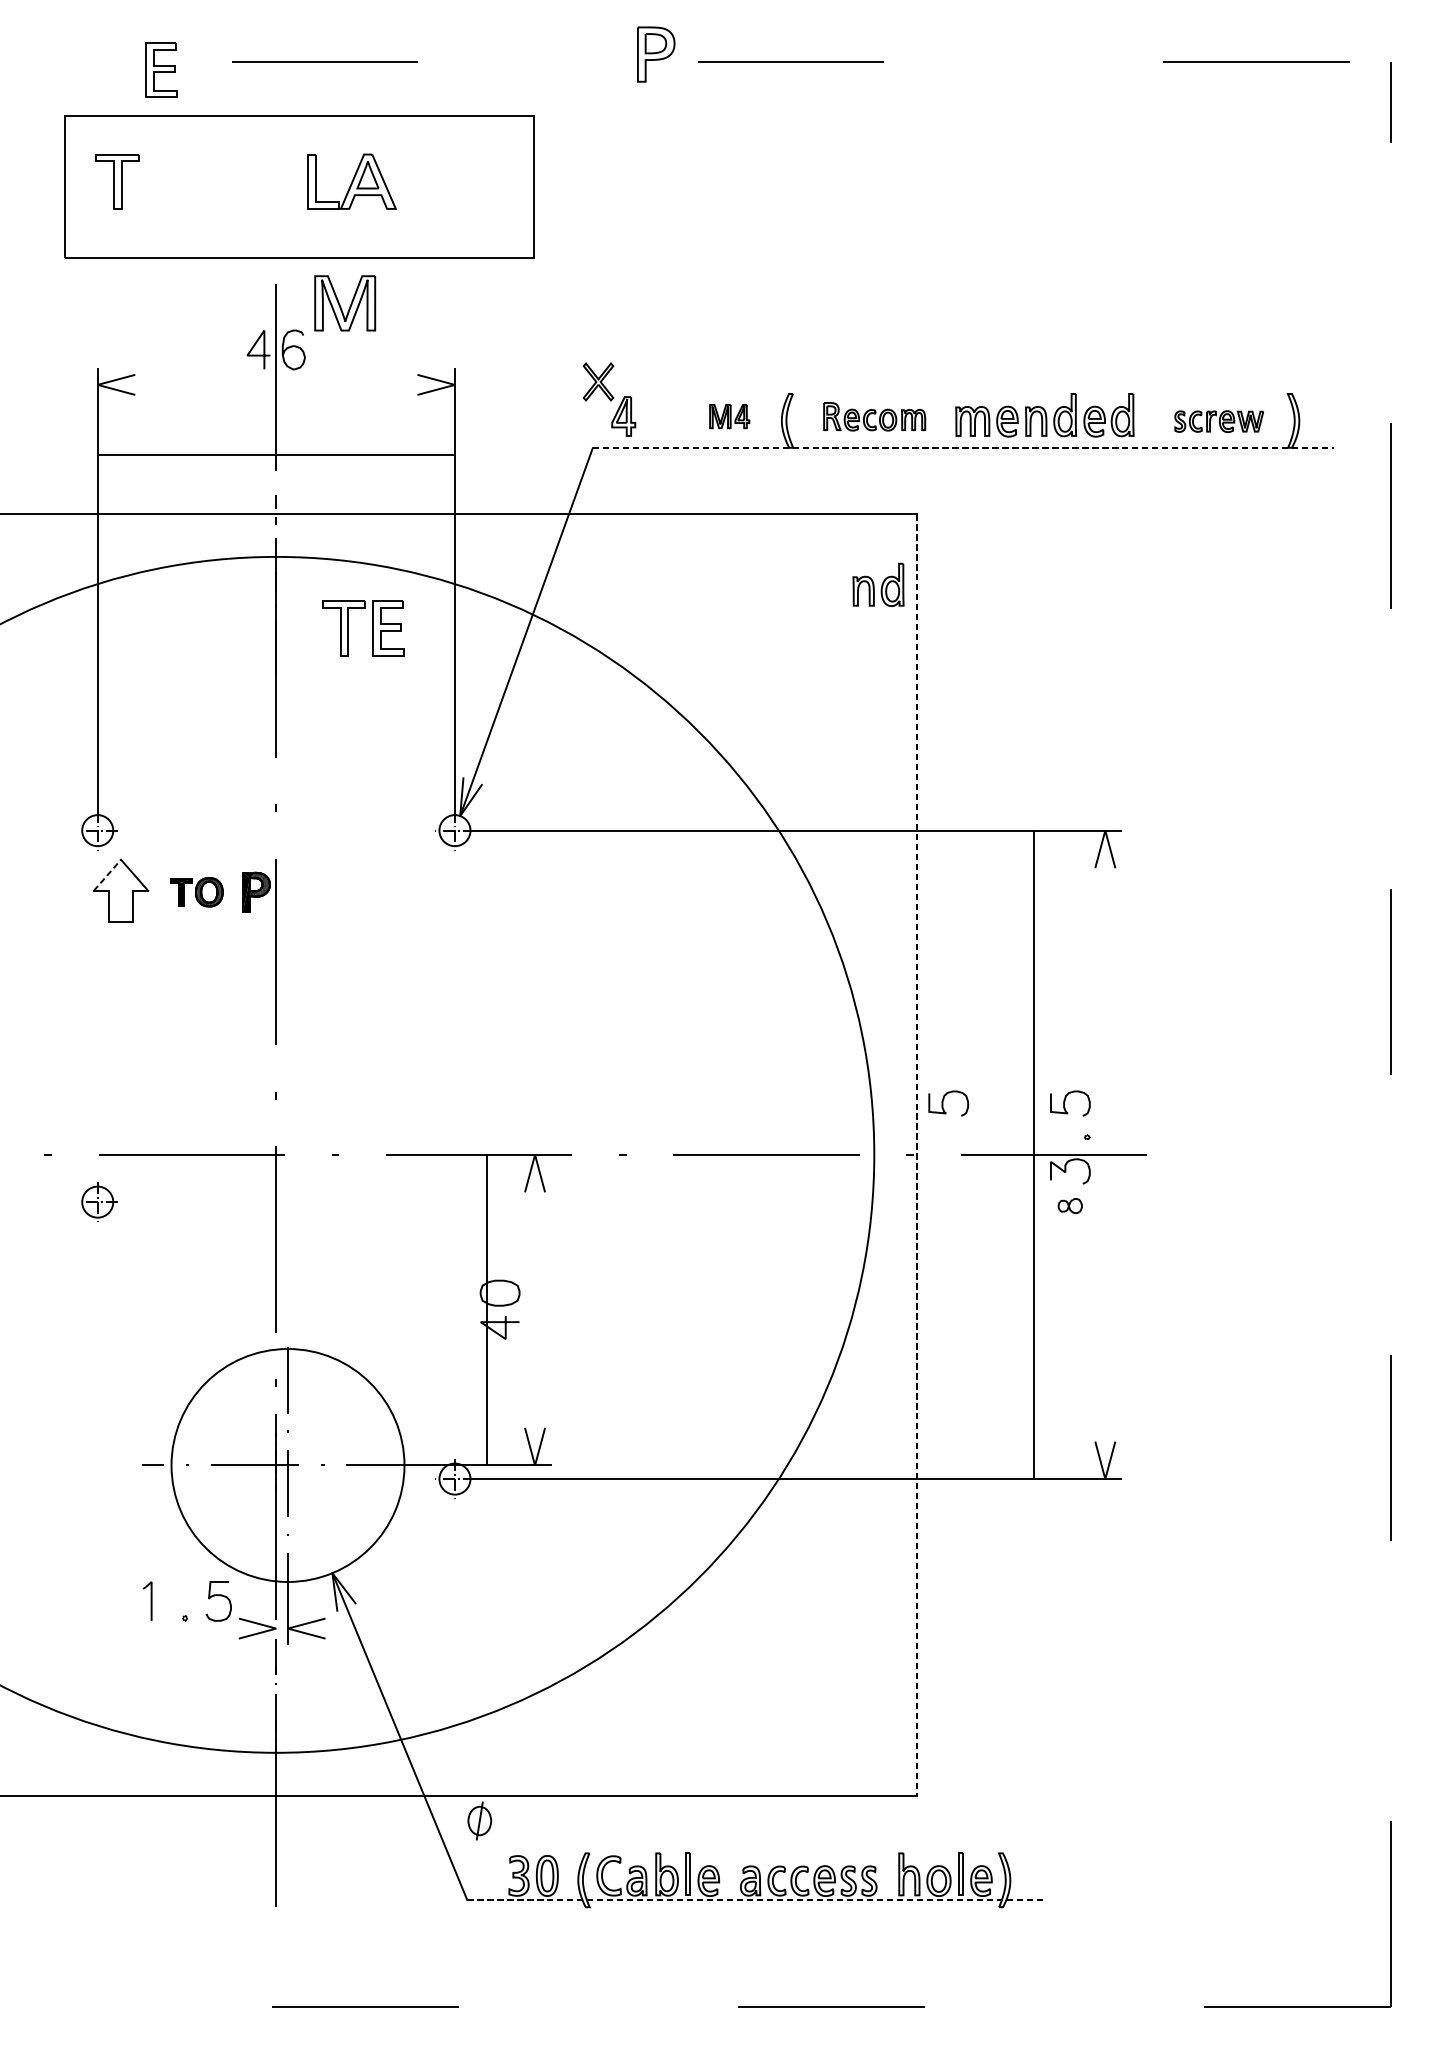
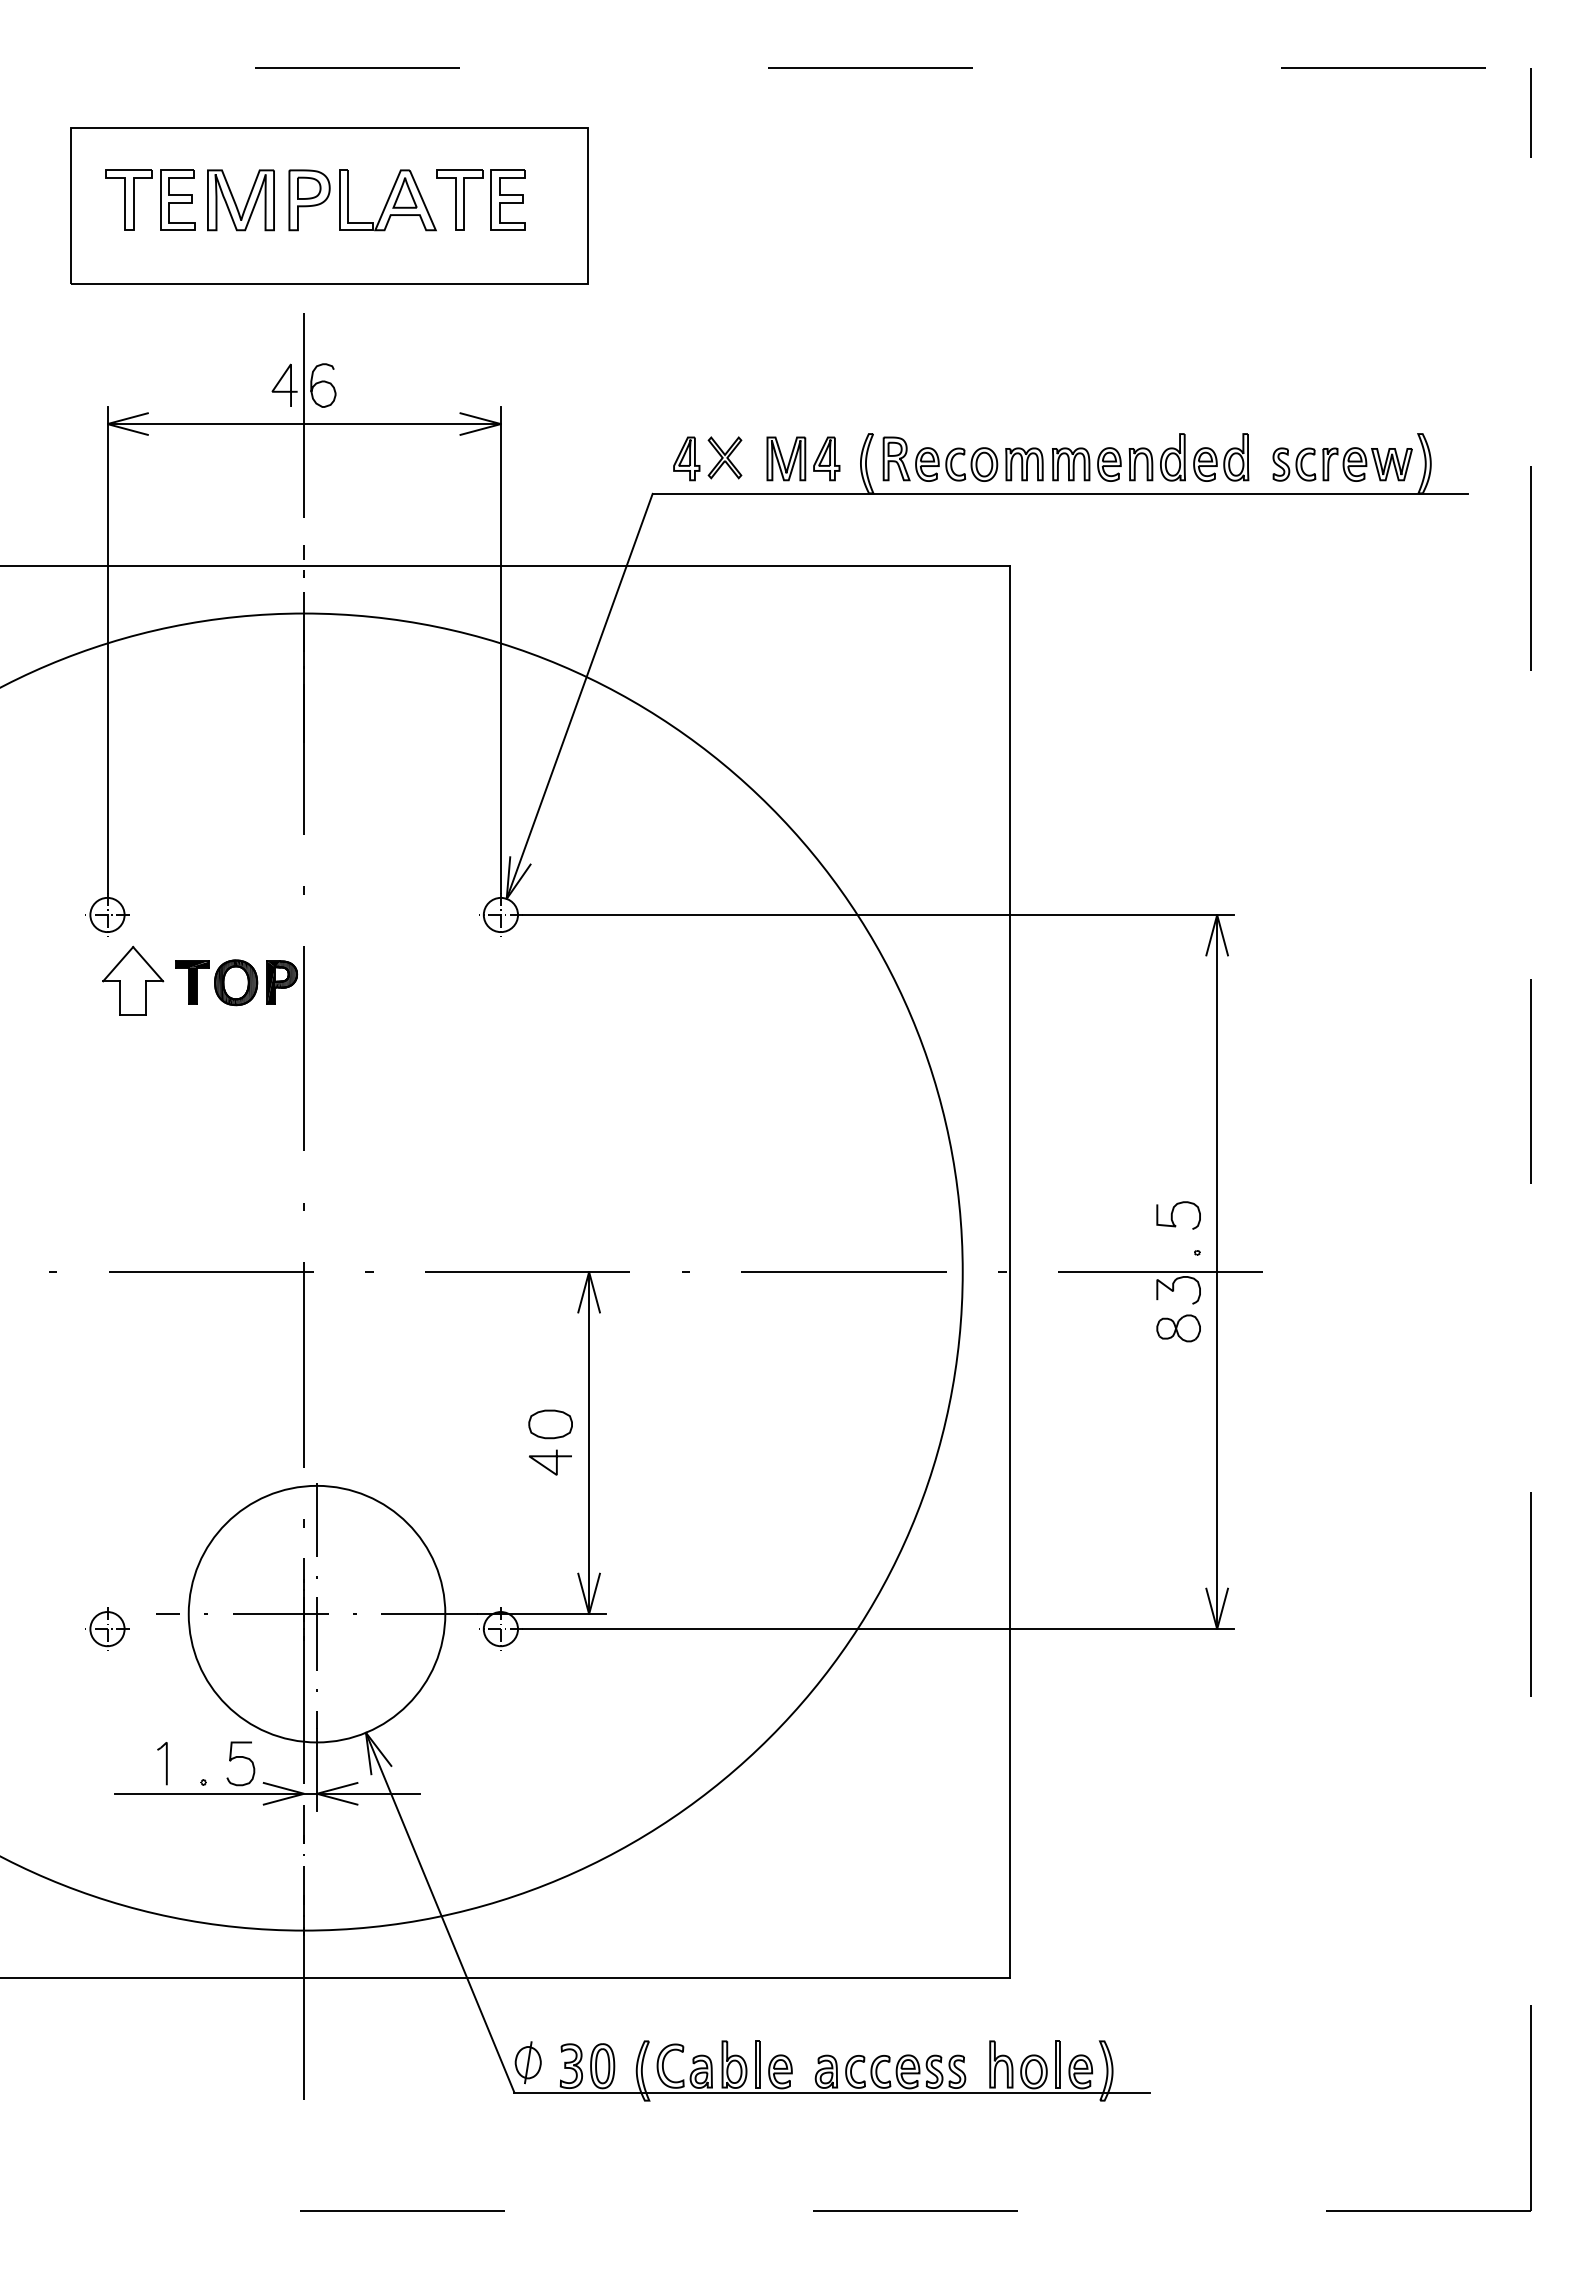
part: (656, 54) -> (309, 200), moved
part: (161, 69) -> (177, 199), moved
part: (344, 303) -> (240, 200), moved
part: (598, 381) -> (724, 457), moved
part: (729, 416) -> (803, 458), size x1.67
part: (874, 416) -> (962, 458), size x1.43
part: (1219, 421) -> (1342, 464), size x1.43
line: (963, 447) -> (1060, 493), dashed -> solid
line: (275, 455) -> (303, 424), moved
part: (877, 585) -> (966, 644), removed
part: (371, 627) -> (490, 199), moved
line: (107, 875) -> (118, 964), dashed -> solid
part: (196, 891) -> (216, 982), size x1.43
curve: (944, 1100) -> (1039, 1212), removed
line: (916, 1155) -> (1009, 1272), dashed -> solid
line: (1033, 1155) -> (1217, 1272), moved
part: (97, 1201) -> (107, 1628), moved
part: (1070, 1206) -> (1178, 1328), size x1.67
line: (487, 1310) -> (589, 1443), moved
line: (242, 1628) -> (266, 1793), added
part: (479, 1820) -> (527, 2062), moved
line: (756, 1899) -> (832, 2092), dashed -> solid

